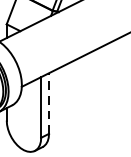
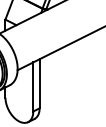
line: (48, 103) -> (39, 83), dashed -> solid

